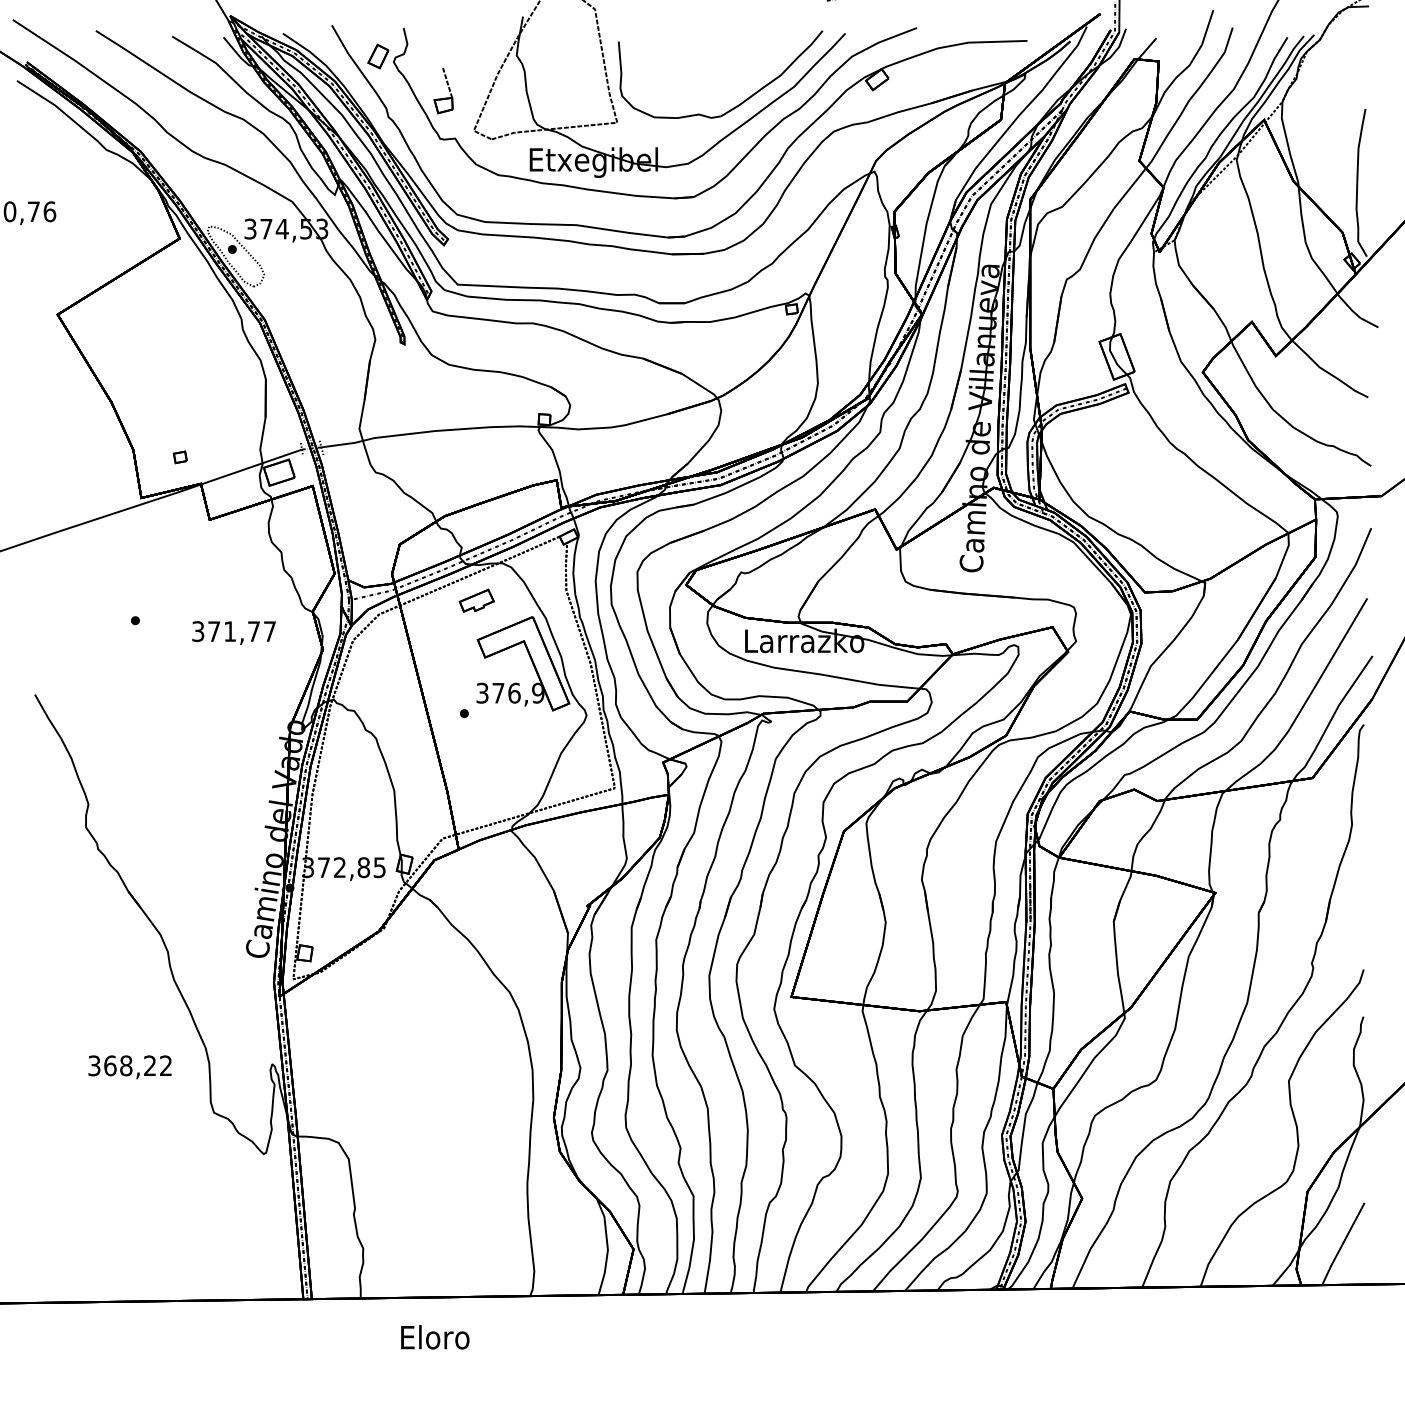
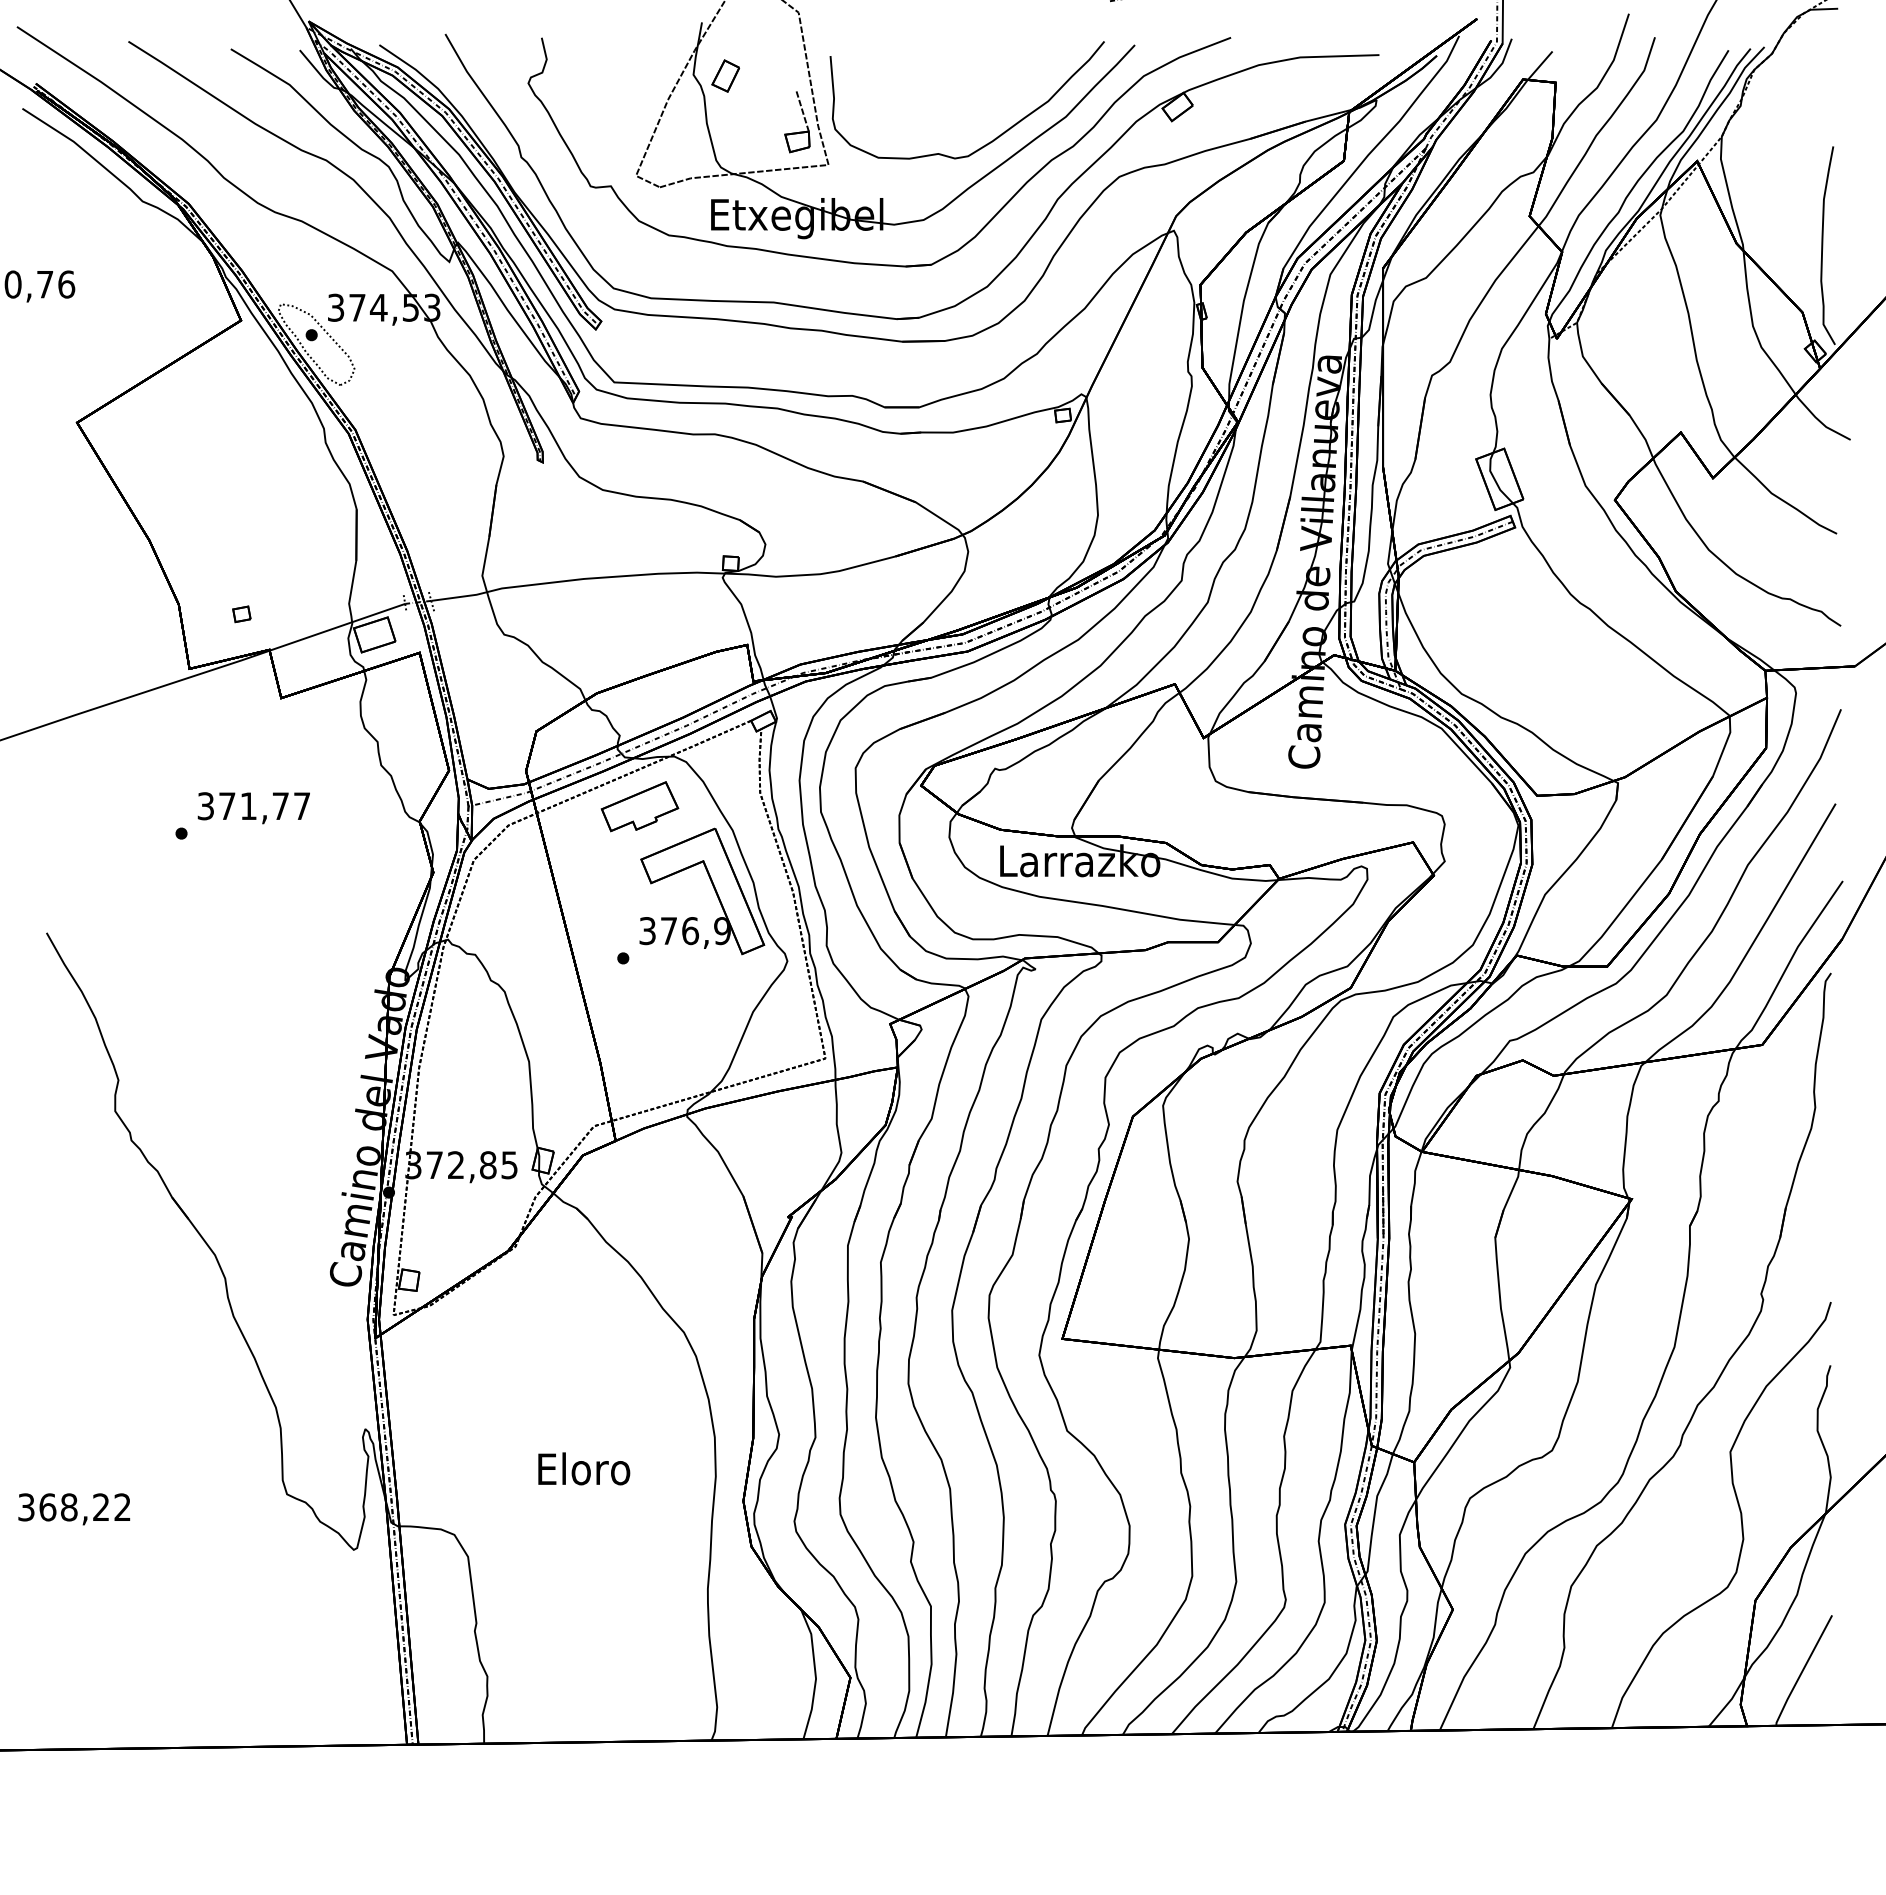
part: (378, 56) -> (725, 75), moved
part: (448, 90) -> (804, 121), moved
part: (476, 600) -> (639, 806), size x1.67
text: (233, 633) -> (253, 808), moved
text: (130, 1067) -> (74, 1509), moved
text: (435, 1337) -> (584, 1468), moved

